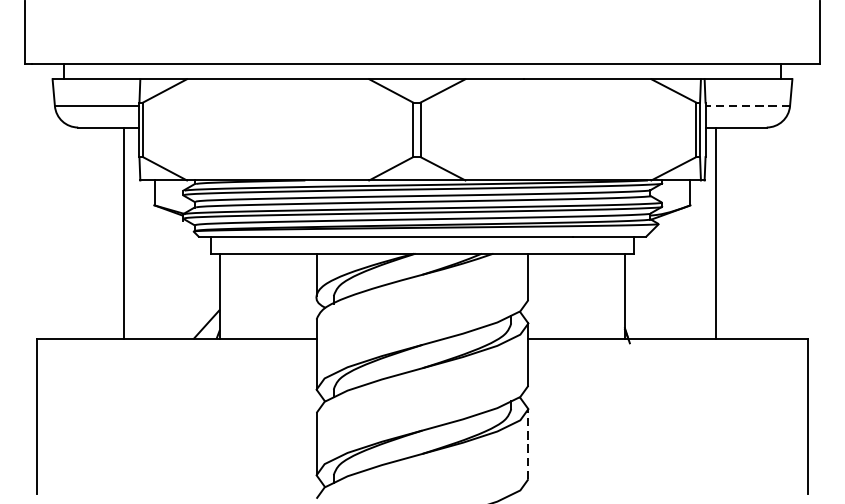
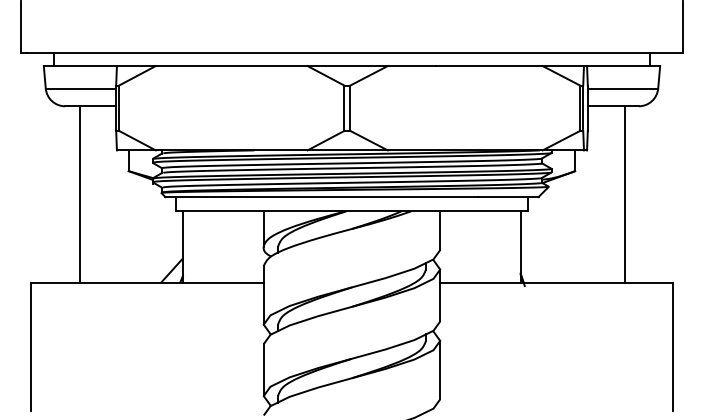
line: (747, 106) -> (622, 88), dashed -> solid
line: (124, 233) -> (79, 194), moved
line: (715, 233) -> (624, 194), moved
line: (528, 443) -> (440, 369), dashed -> solid

